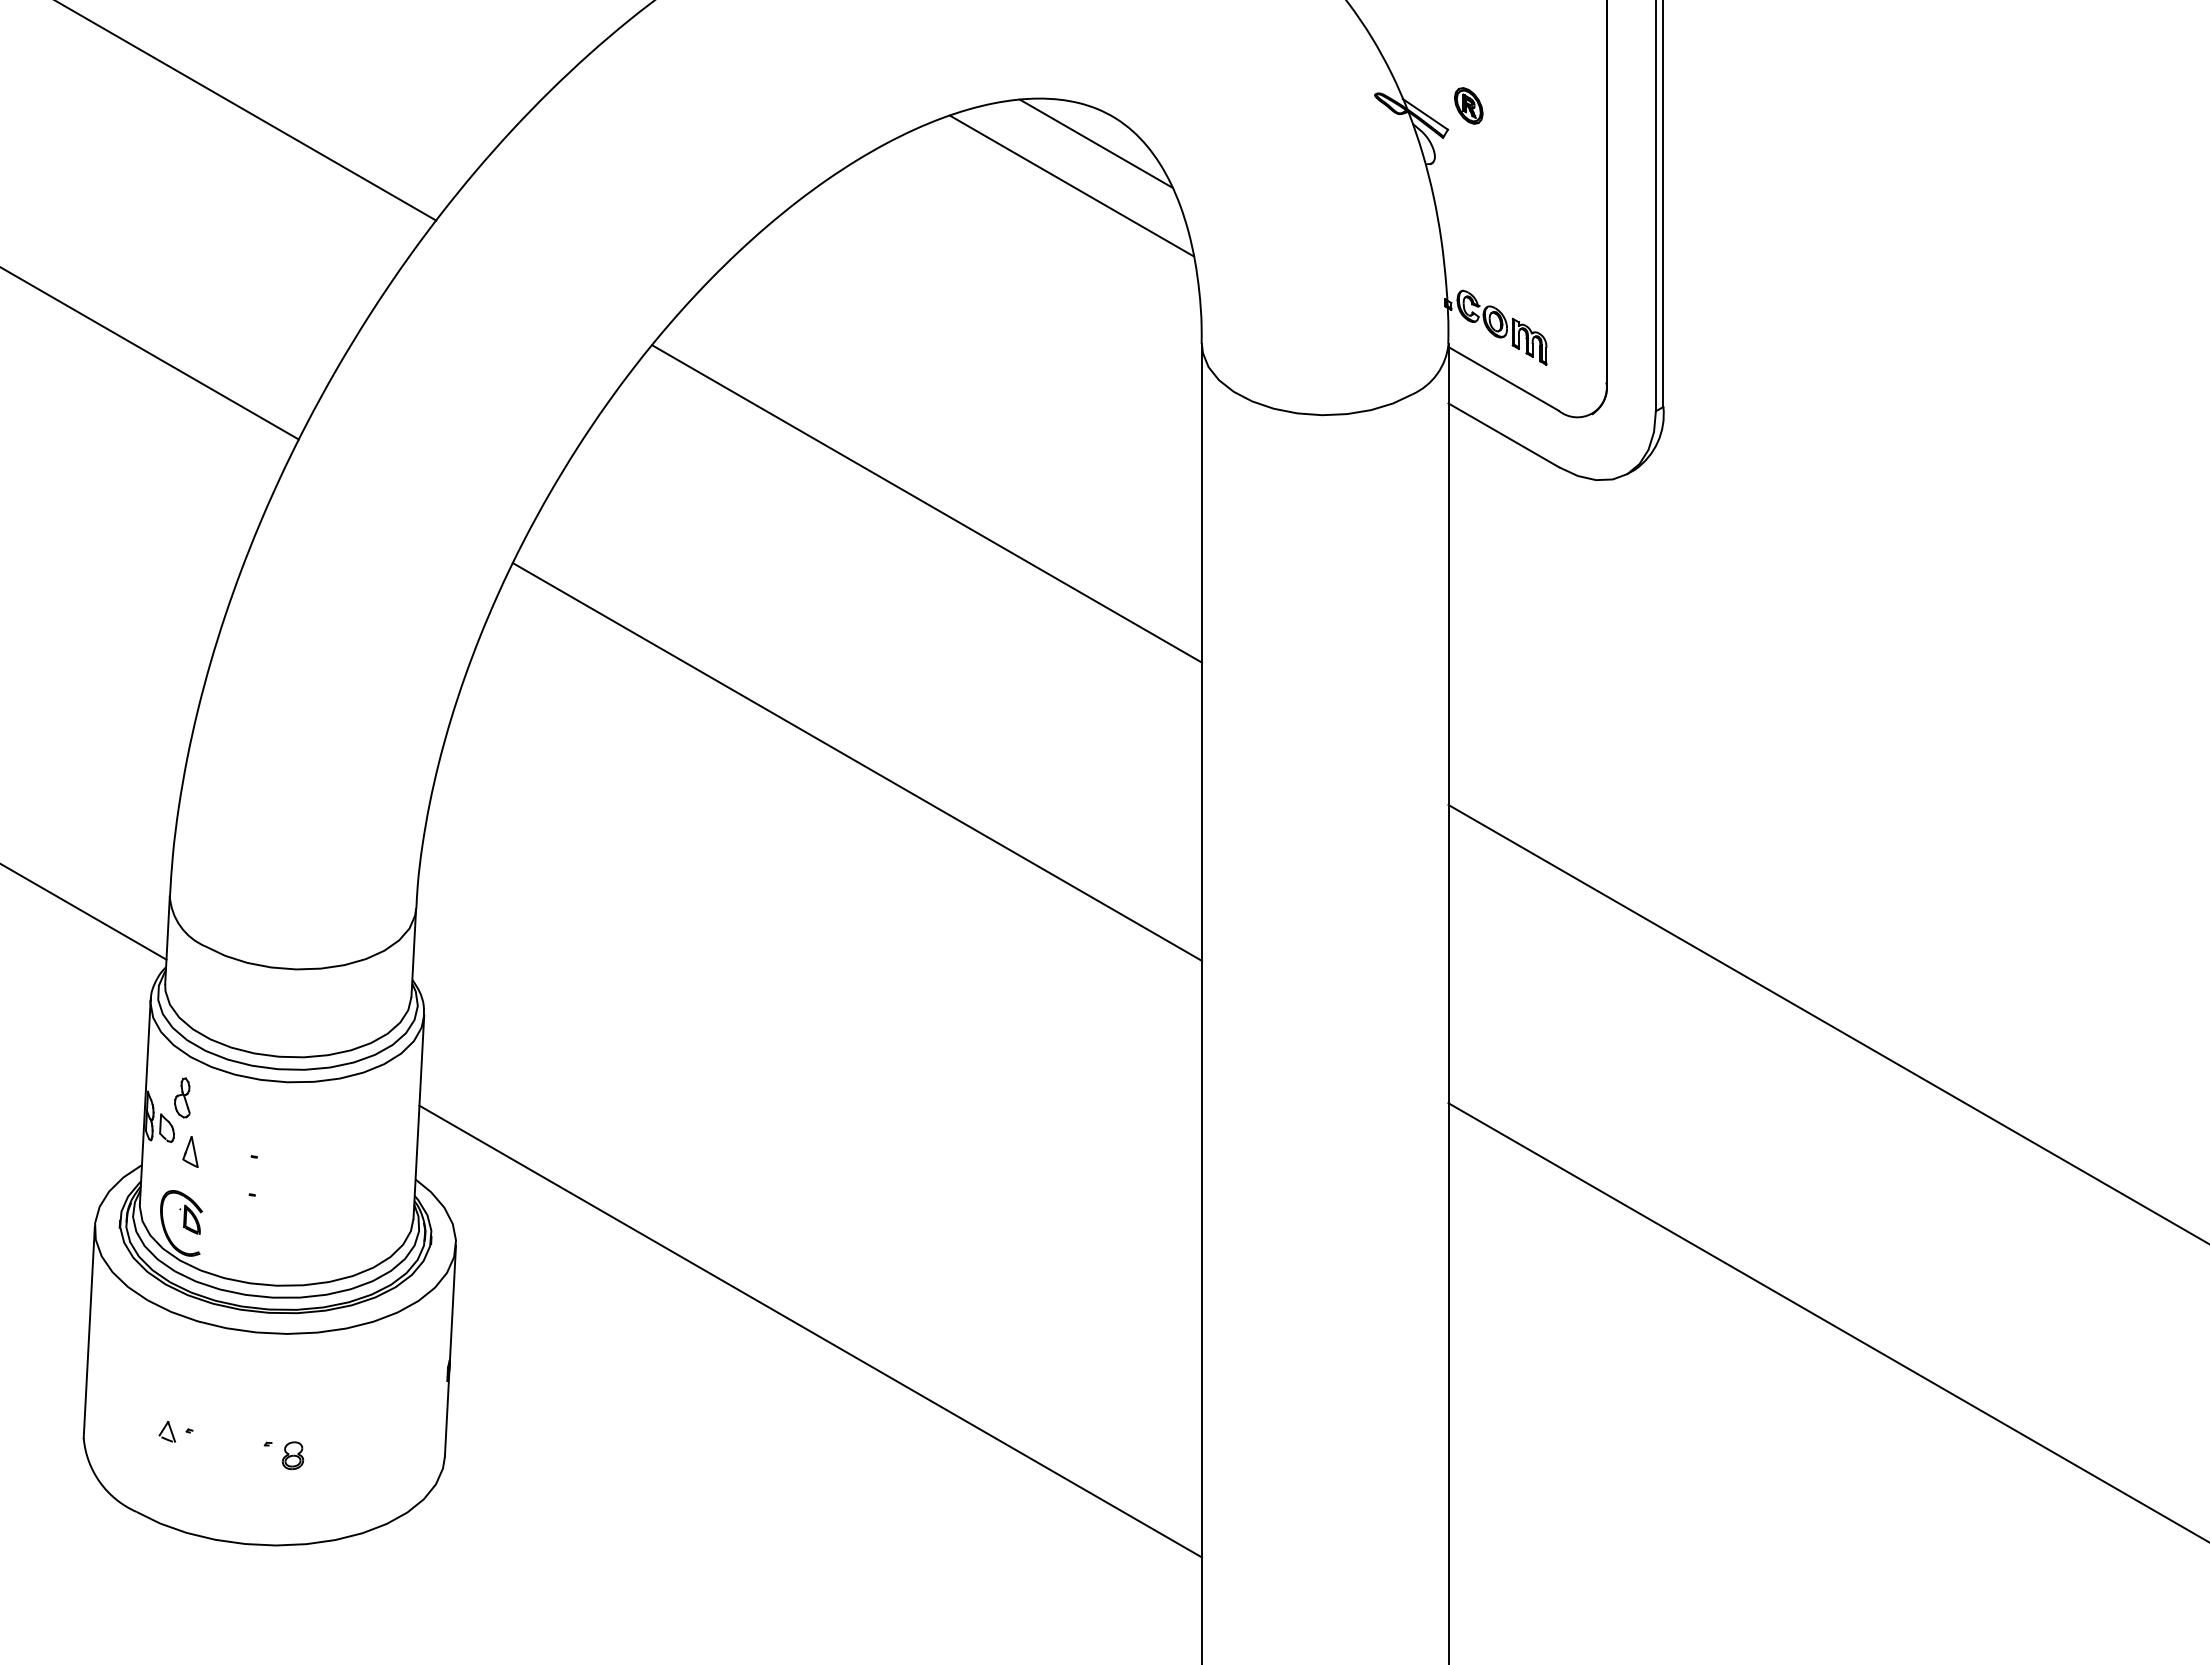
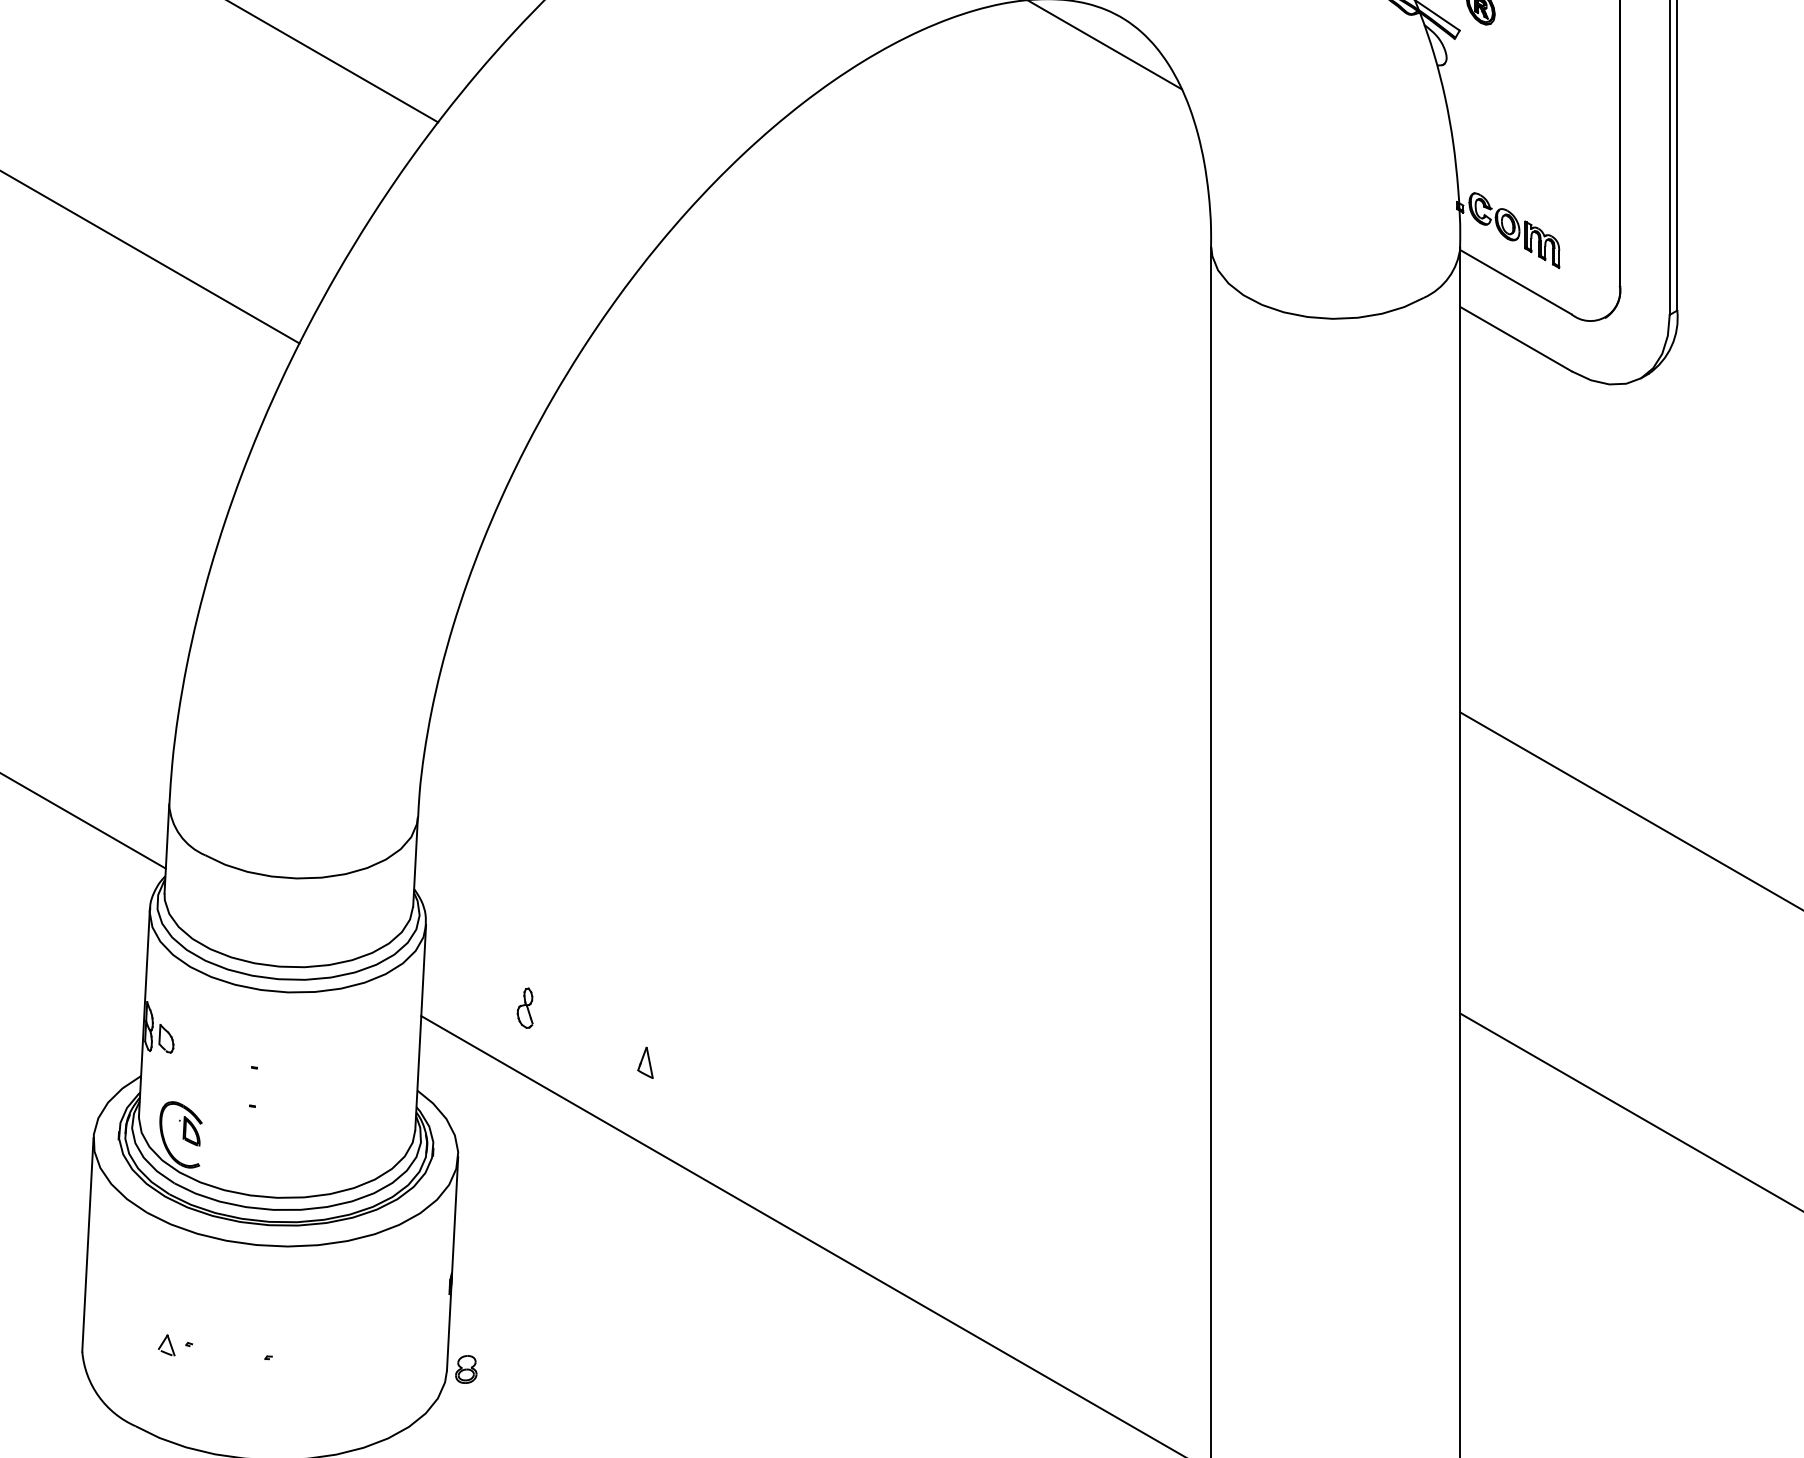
line: (1071, 185) -> (1079, 86), removed
line: (926, 503) -> (933, 408), removed
line: (856, 761) -> (862, 668), removed
part: (182, 1097) -> (525, 1007), moved
part: (190, 1151) -> (645, 1062), moved
part: (293, 1455) -> (466, 1369), moved

